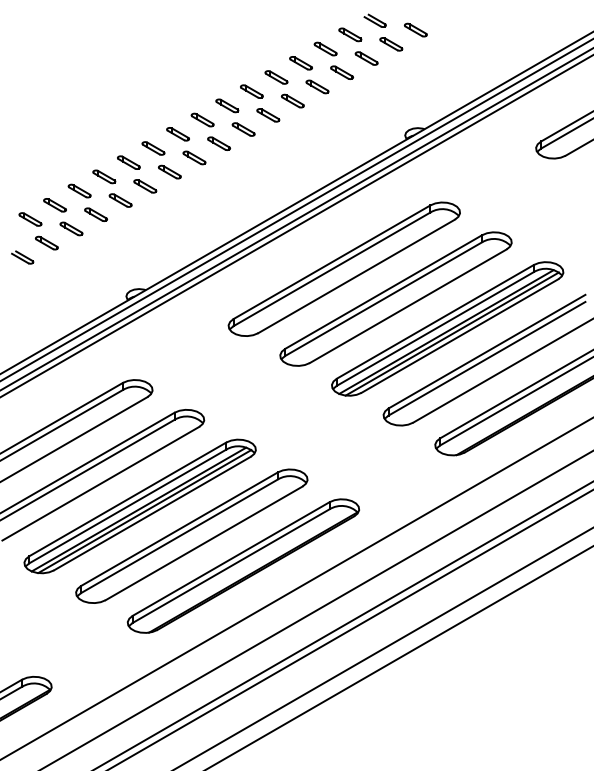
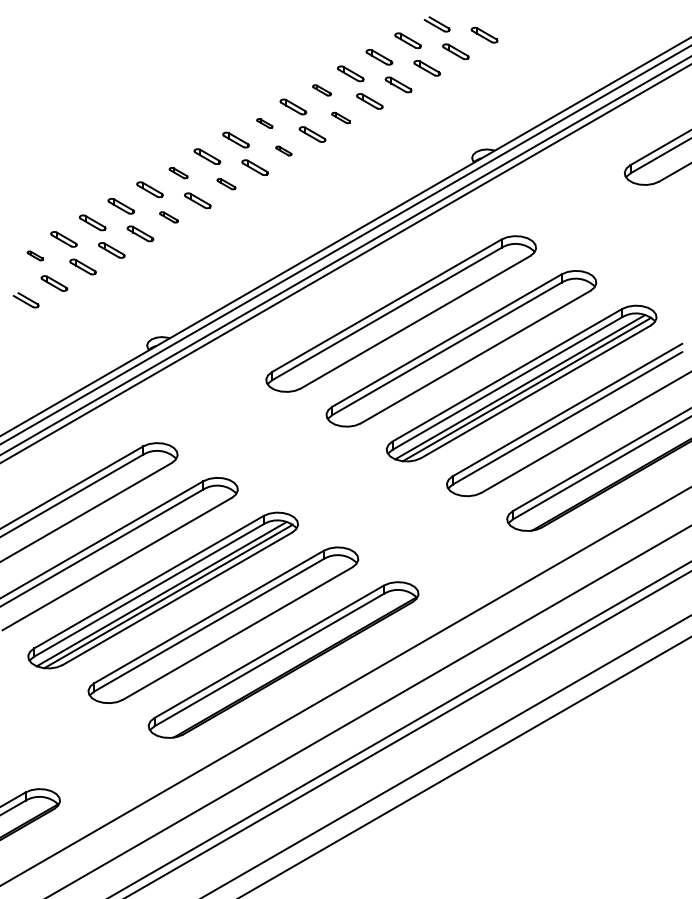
part: (275, 77) -> (321, 90), size x0.7
part: (292, 100) -> (340, 117), size x0.7
part: (227, 105) -> (264, 123), size x0.6
part: (243, 129) -> (283, 150), size x0.6
part: (153, 147) -> (178, 172), size x0.7
part: (194, 157) -> (226, 183), size x0.7
part: (144, 186) -> (168, 217), size x0.7
part: (30, 219) -> (35, 255), size x0.6

